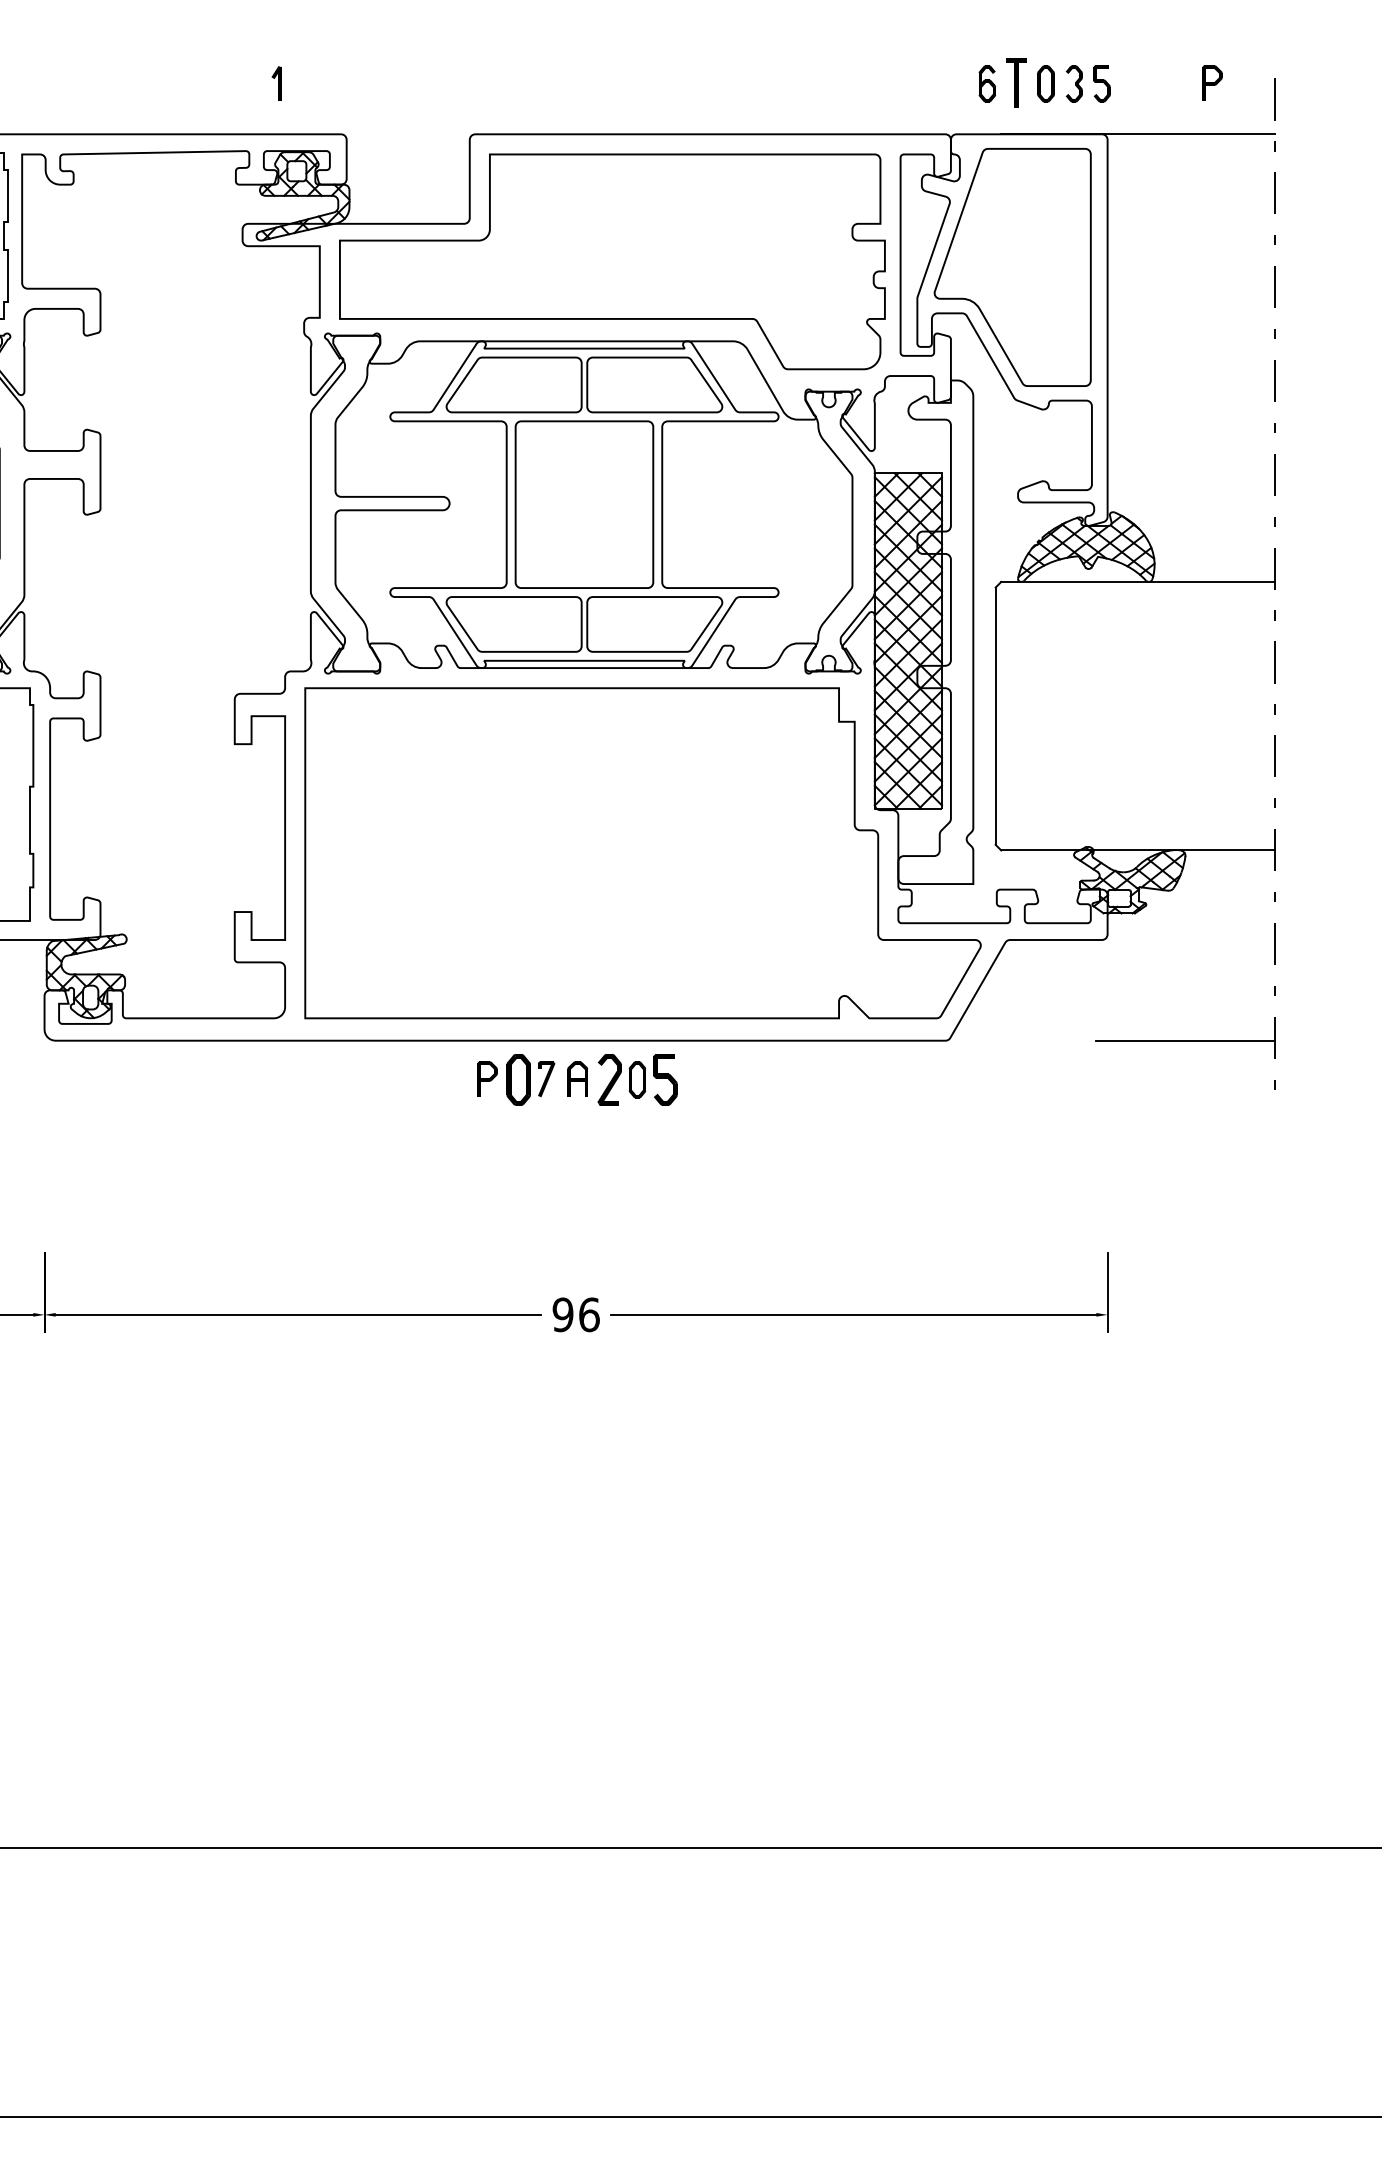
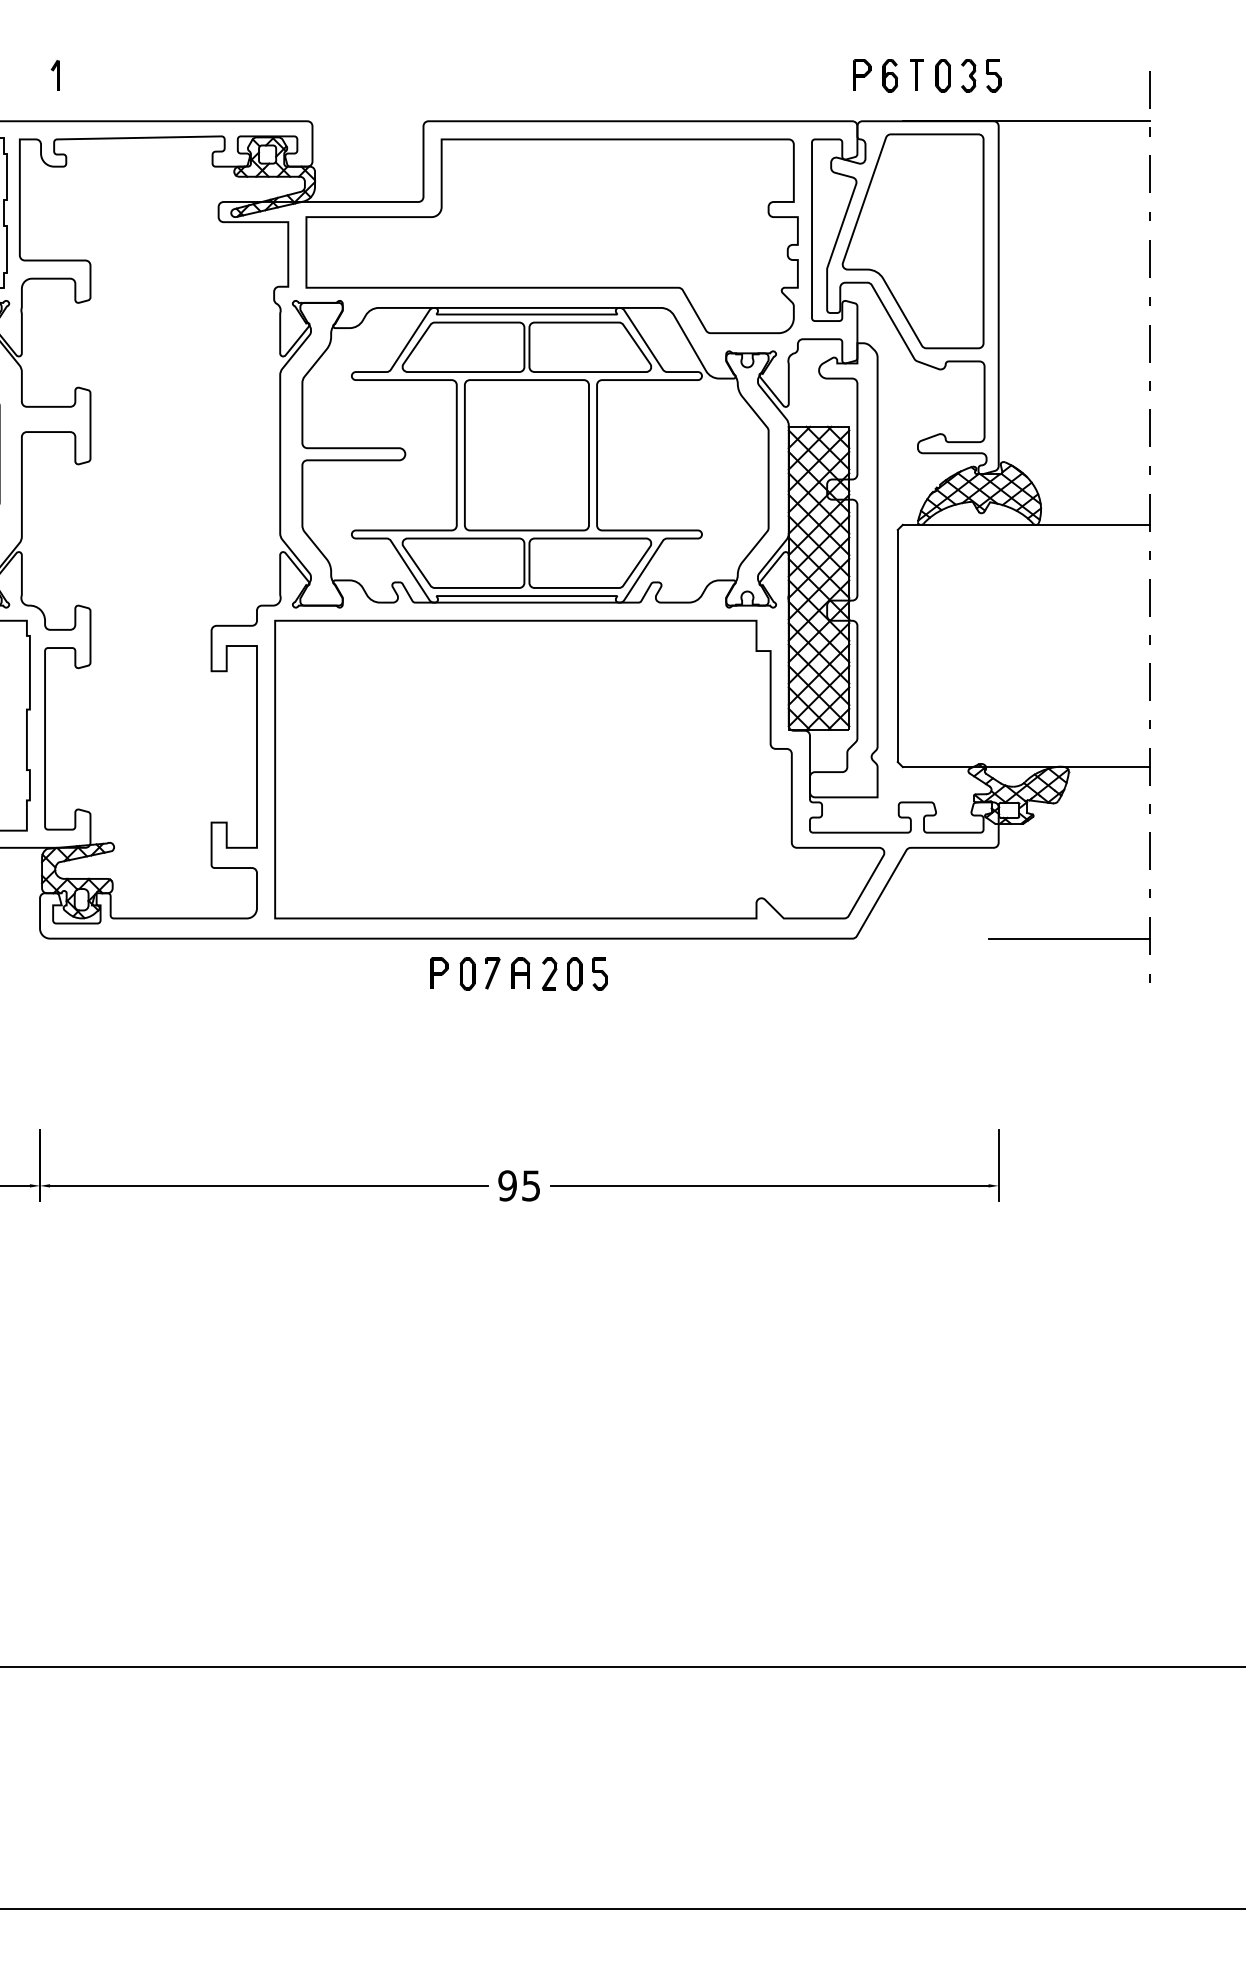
part: (1016, 82) -> (916, 74), size x0.71
part: (1212, 82) -> (862, 74), moved
part: (275, 83) -> (54, 75), moved
part: (518, 1079) -> (467, 973), size x0.71
part: (609, 1079) -> (549, 973), size x0.71
part: (664, 1079) -> (599, 973), size x0.71
text: (589, 1314) -> (531, 1185), 96 -> 95

